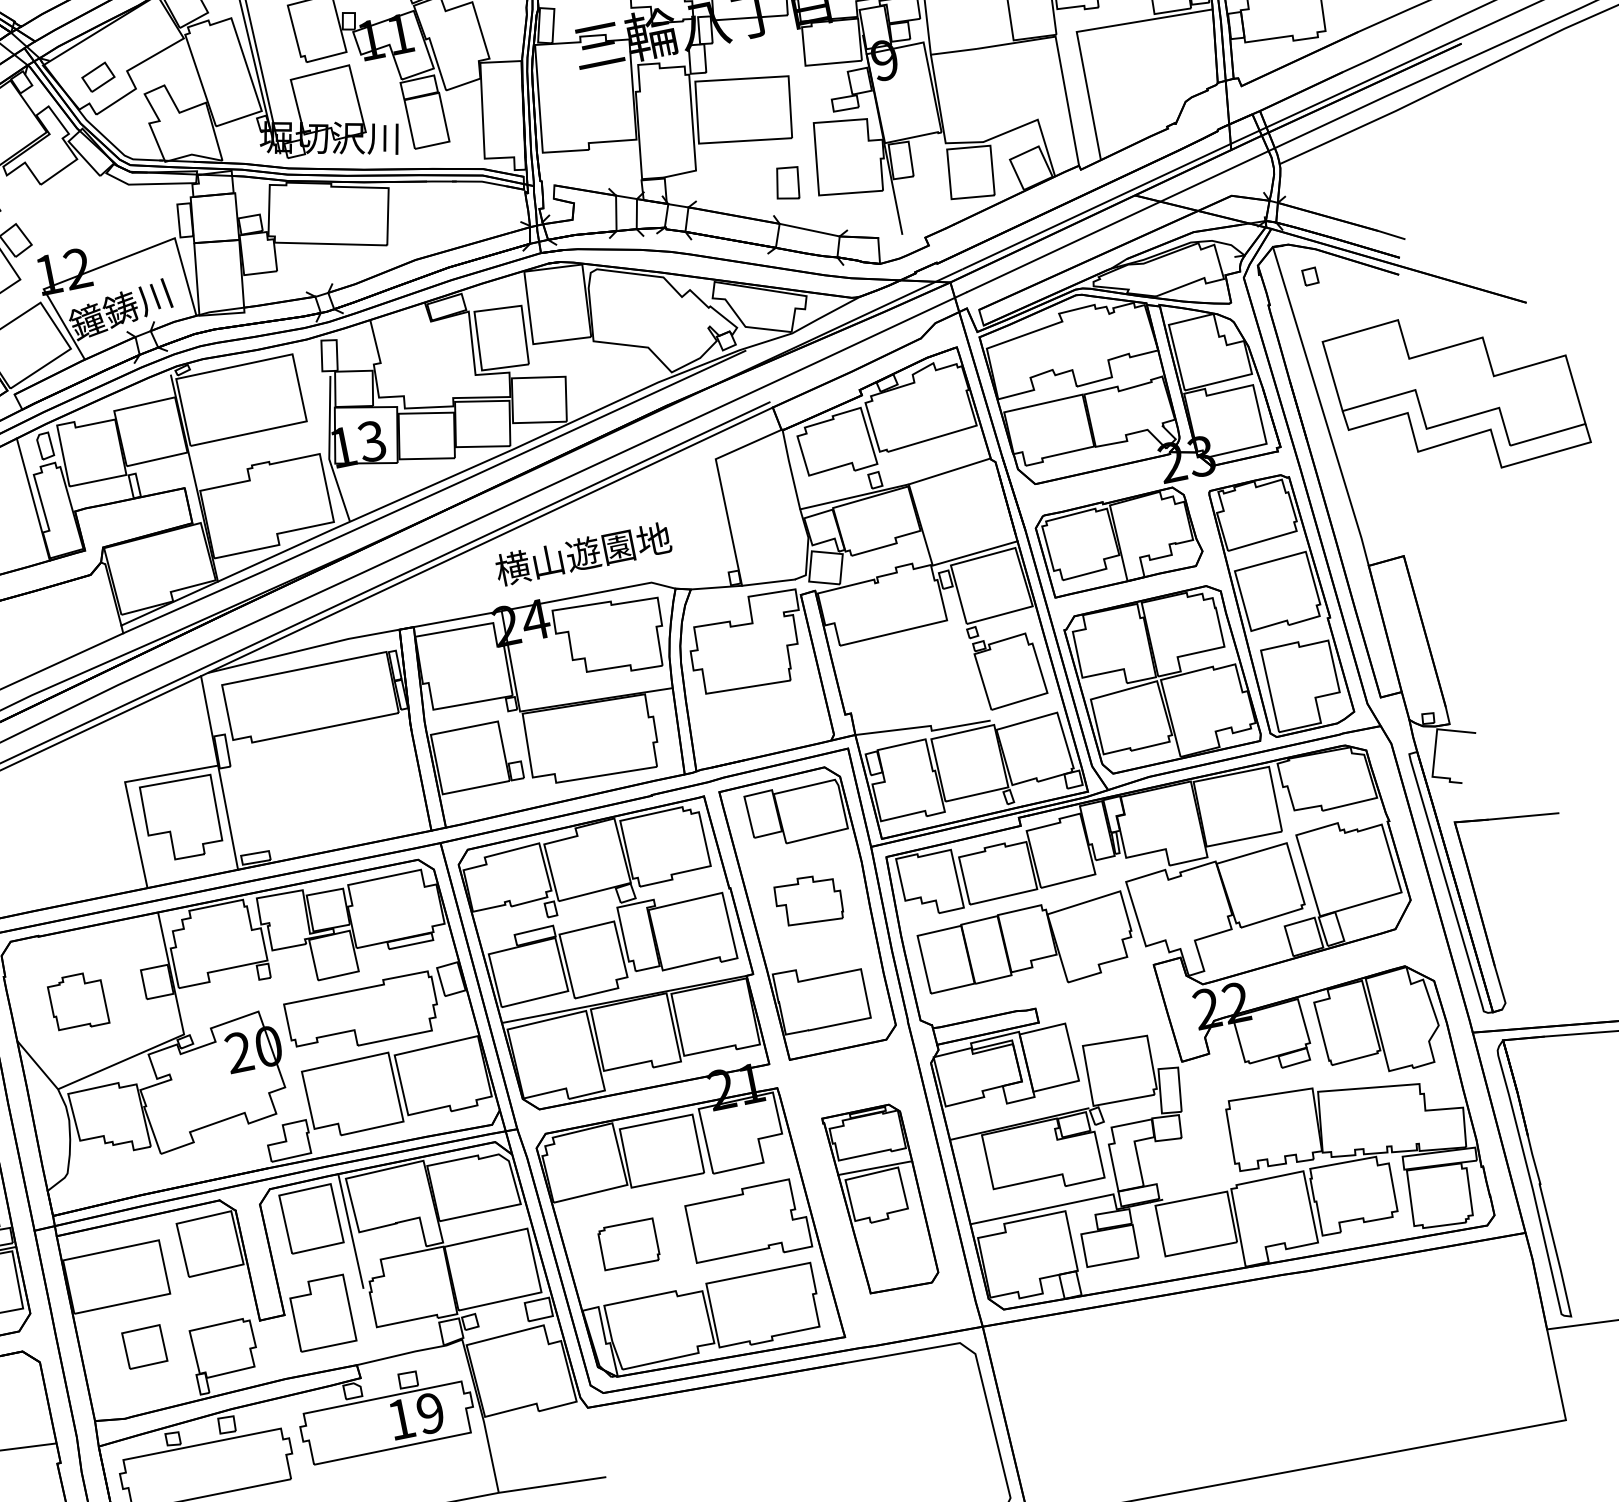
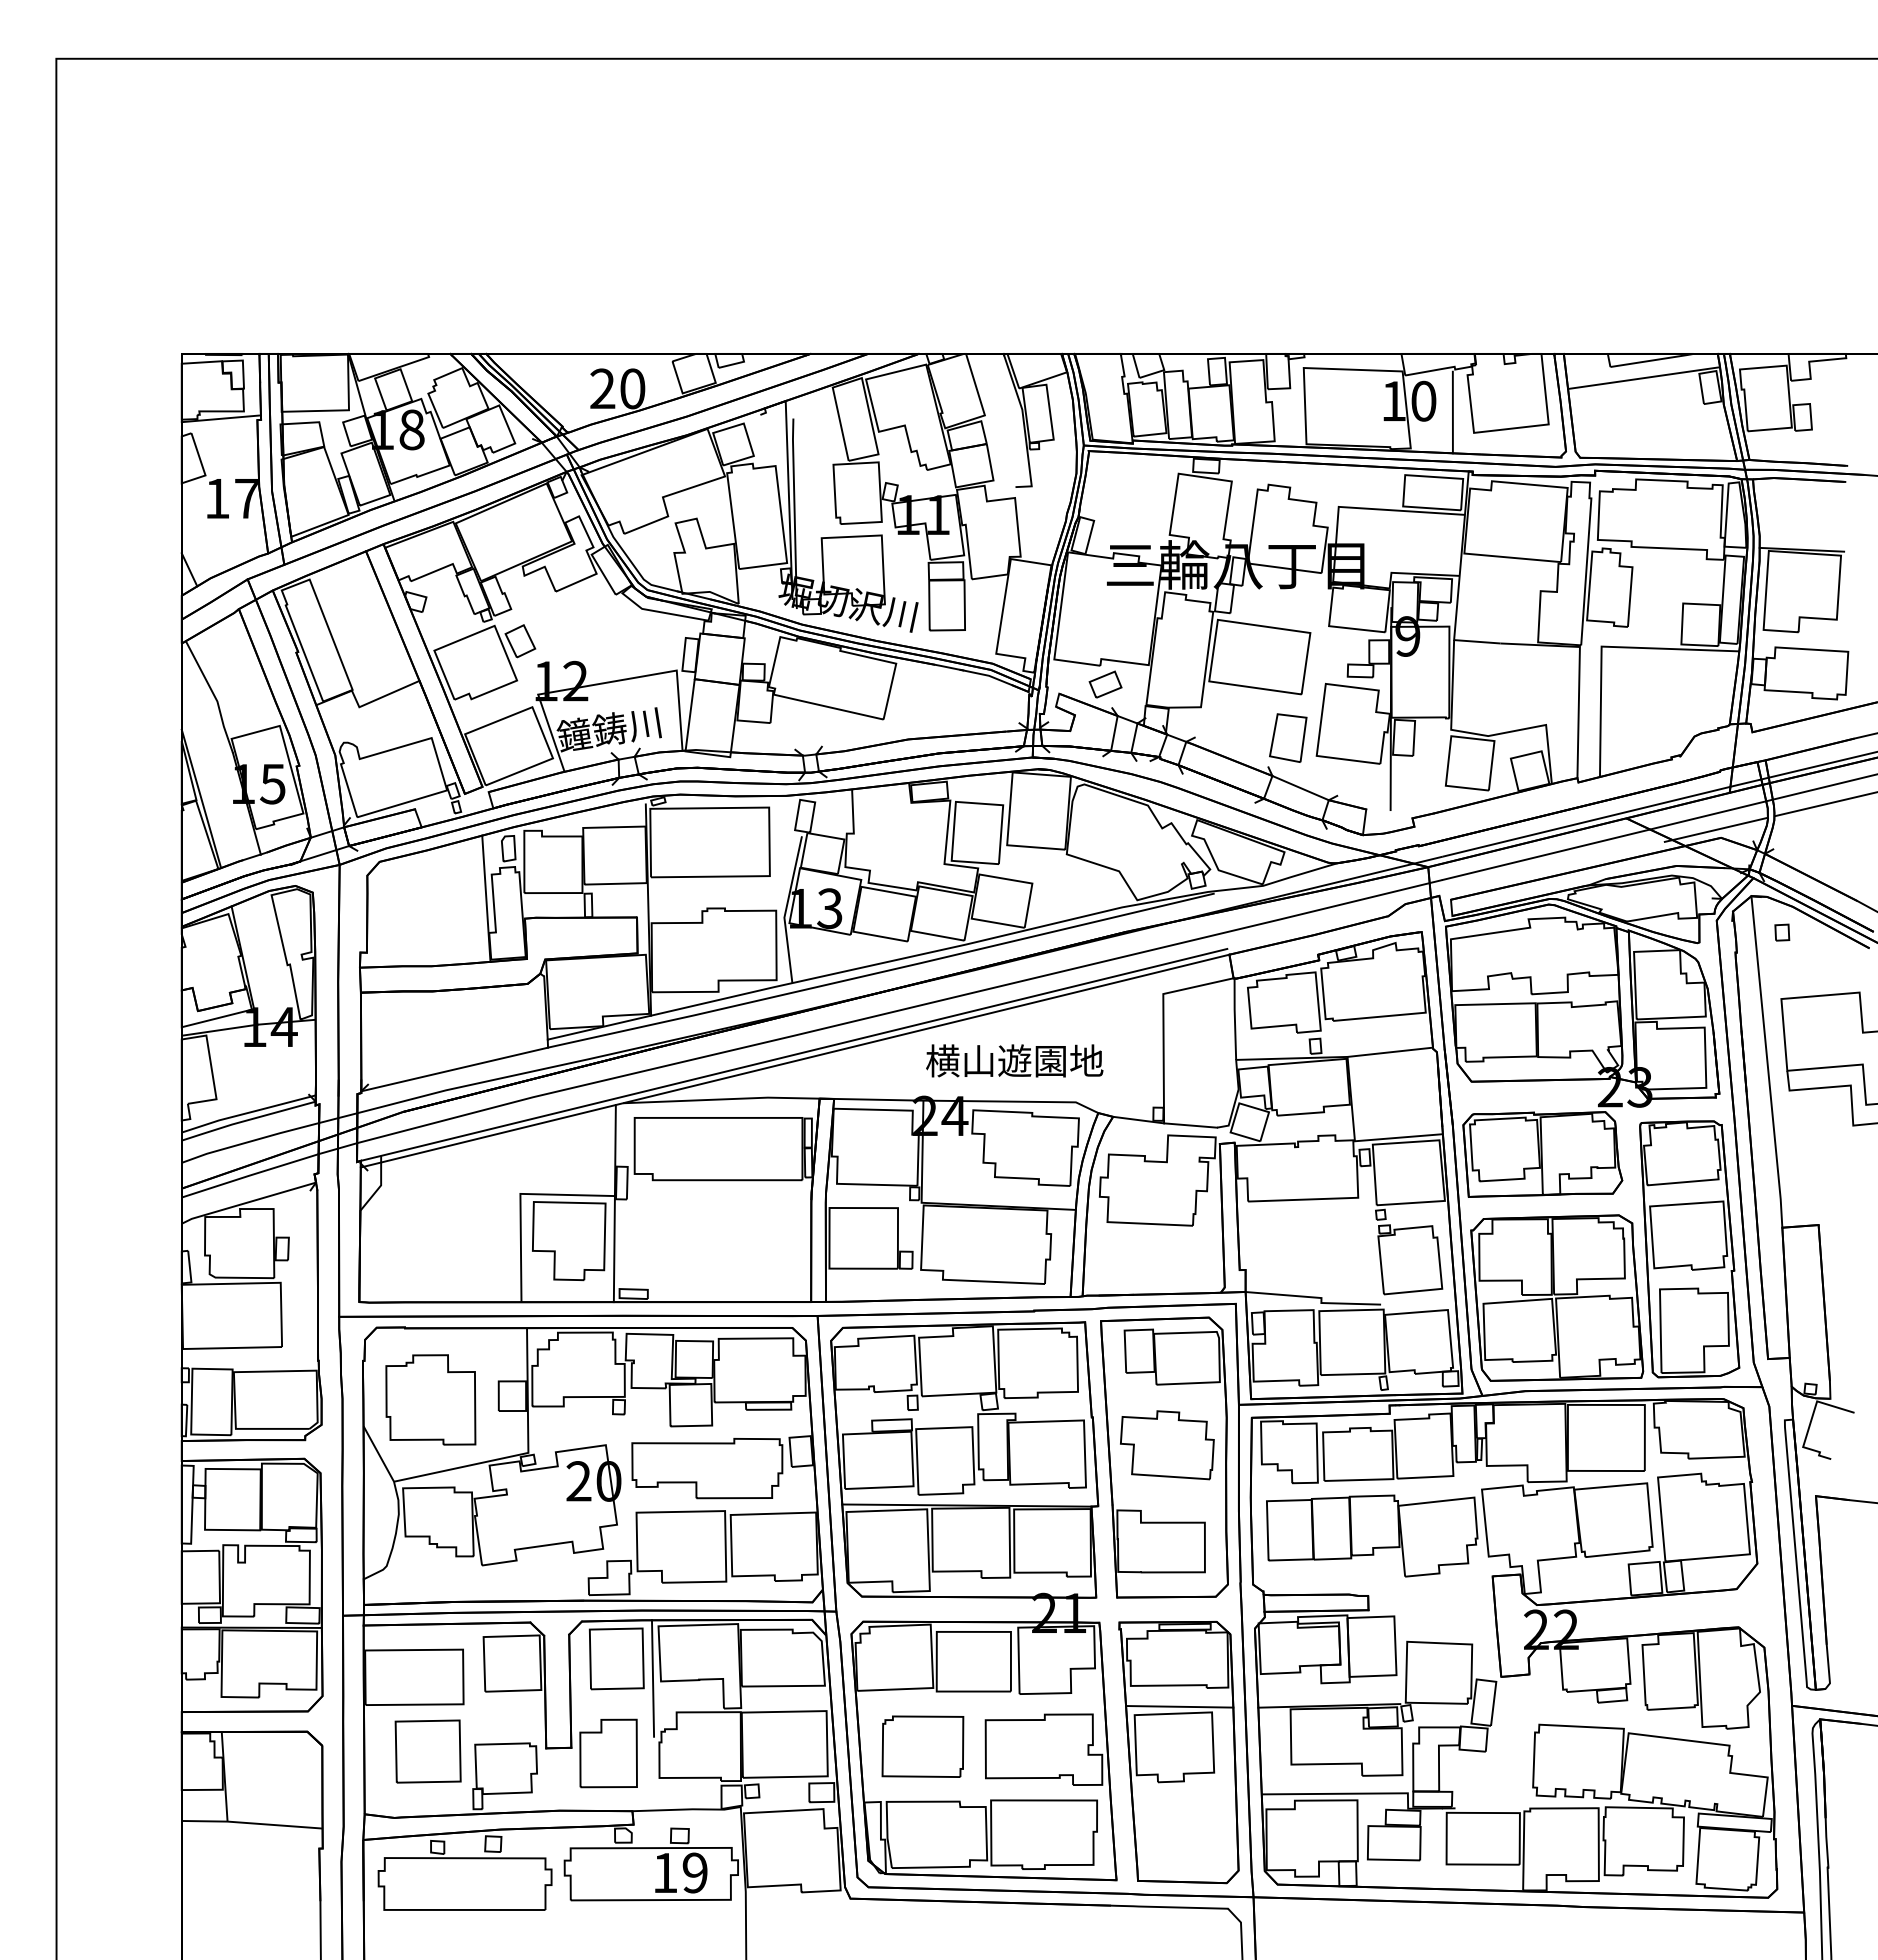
part: (98, 77) -> (1105, 684), moved
part: (787, 182) -> (1288, 737), size x1.43
line: (1224, 188) -> (1715, 829), added
part: (809, 900) -> (1167, 1445), size x1.43
part: (77, 1001) -> (430, 1399), size x1.67
part: (880, 1199) -> (1178, 1752), size x1.43
part: (628, 1244) -> (922, 1746), size x1.43
part: (144, 1347) -> (427, 1751), size x1.67

